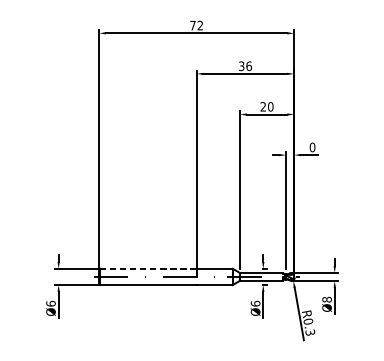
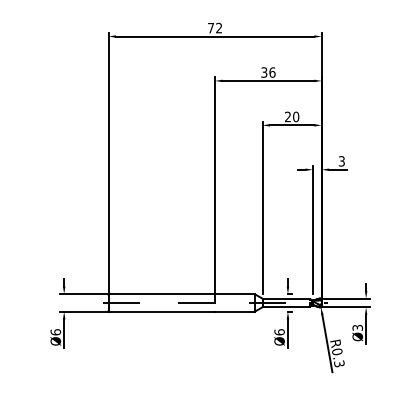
text: (312, 147) -> (341, 161), 0 -> 3
line: (148, 269) -> (162, 294), dashed -> solid
text: (326, 299) -> (357, 327), Ø8 -> Ø3

